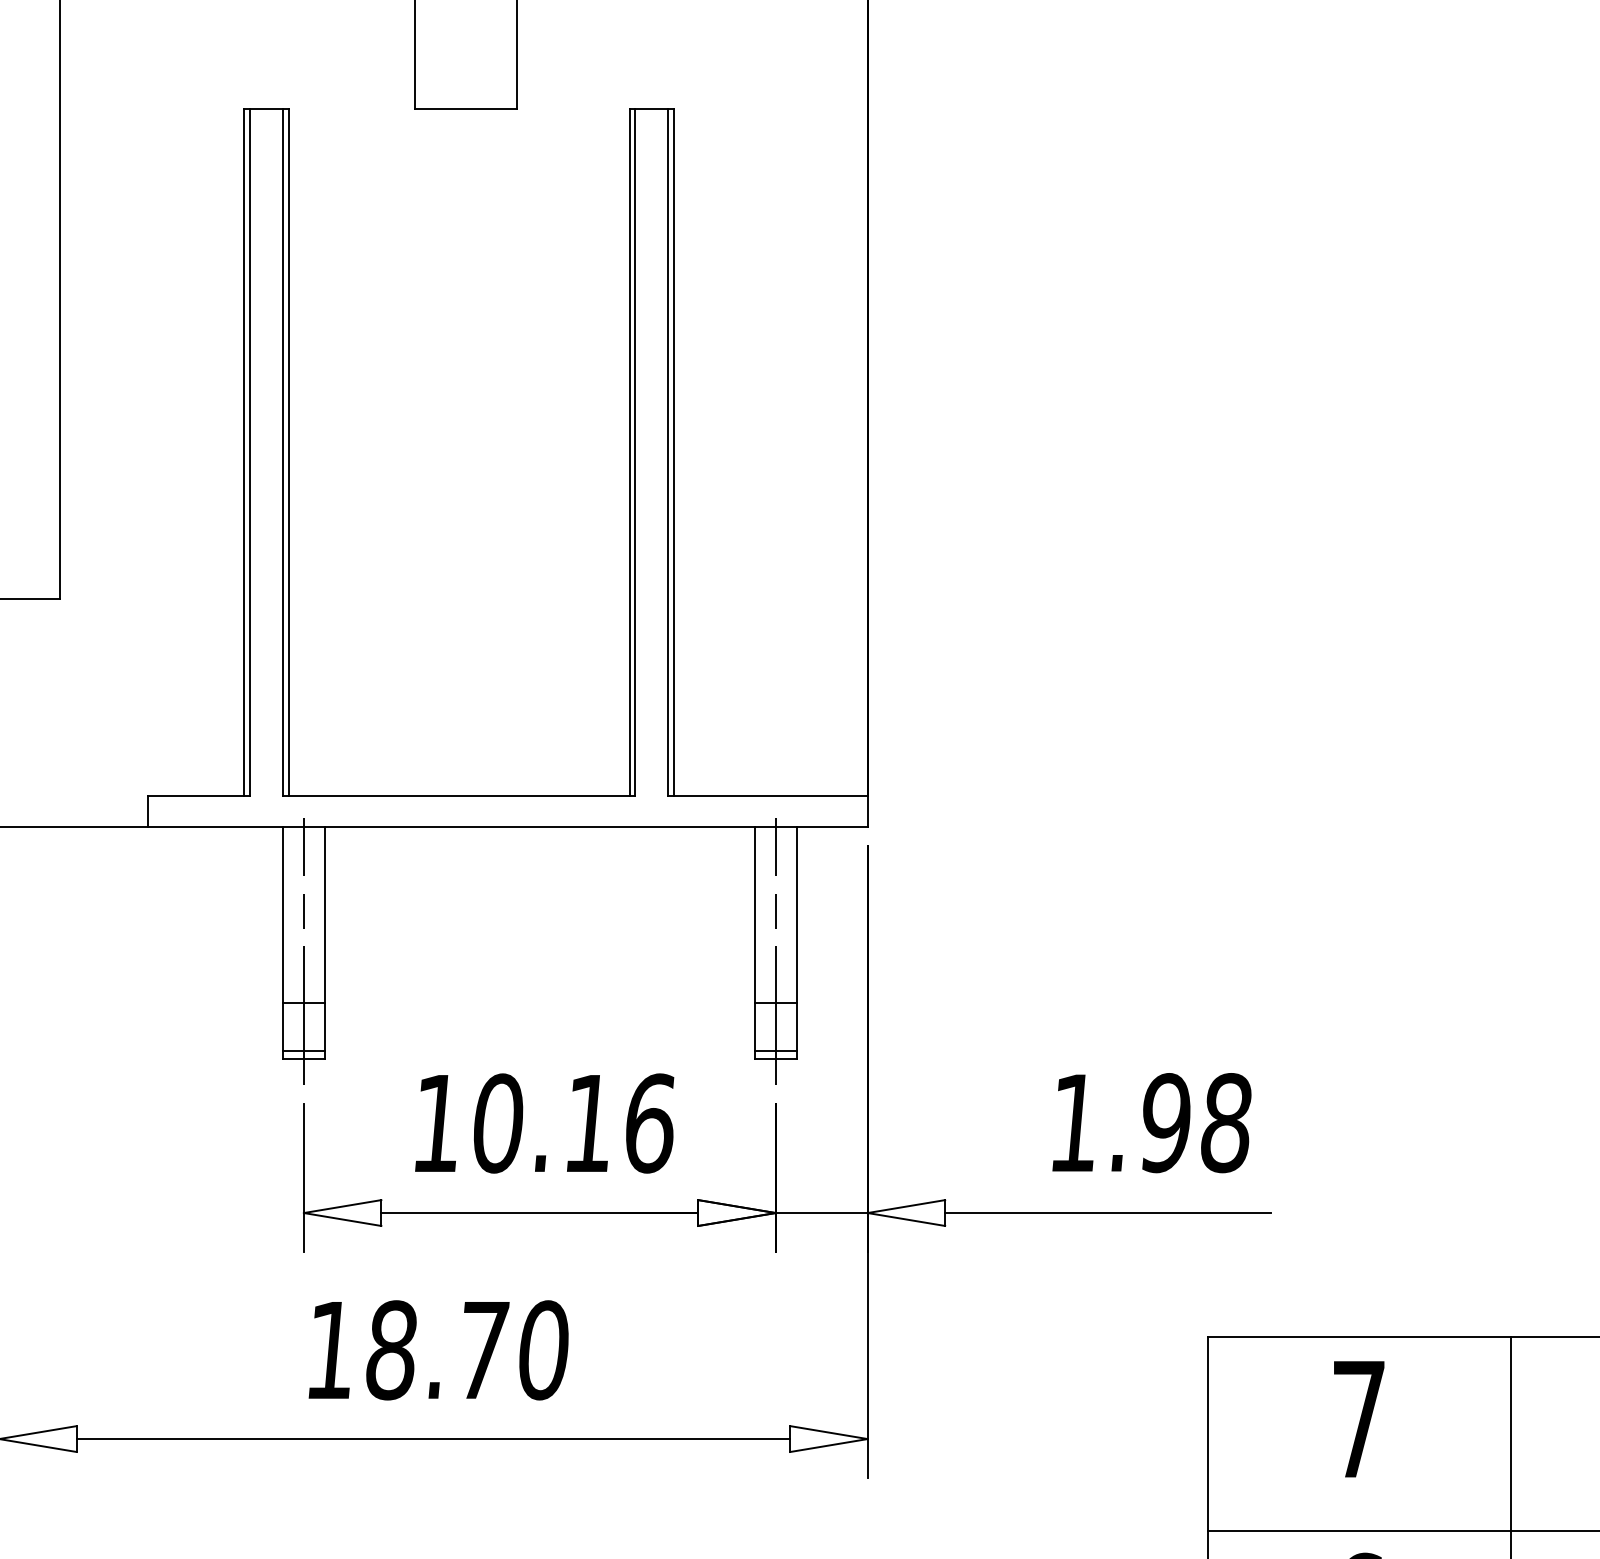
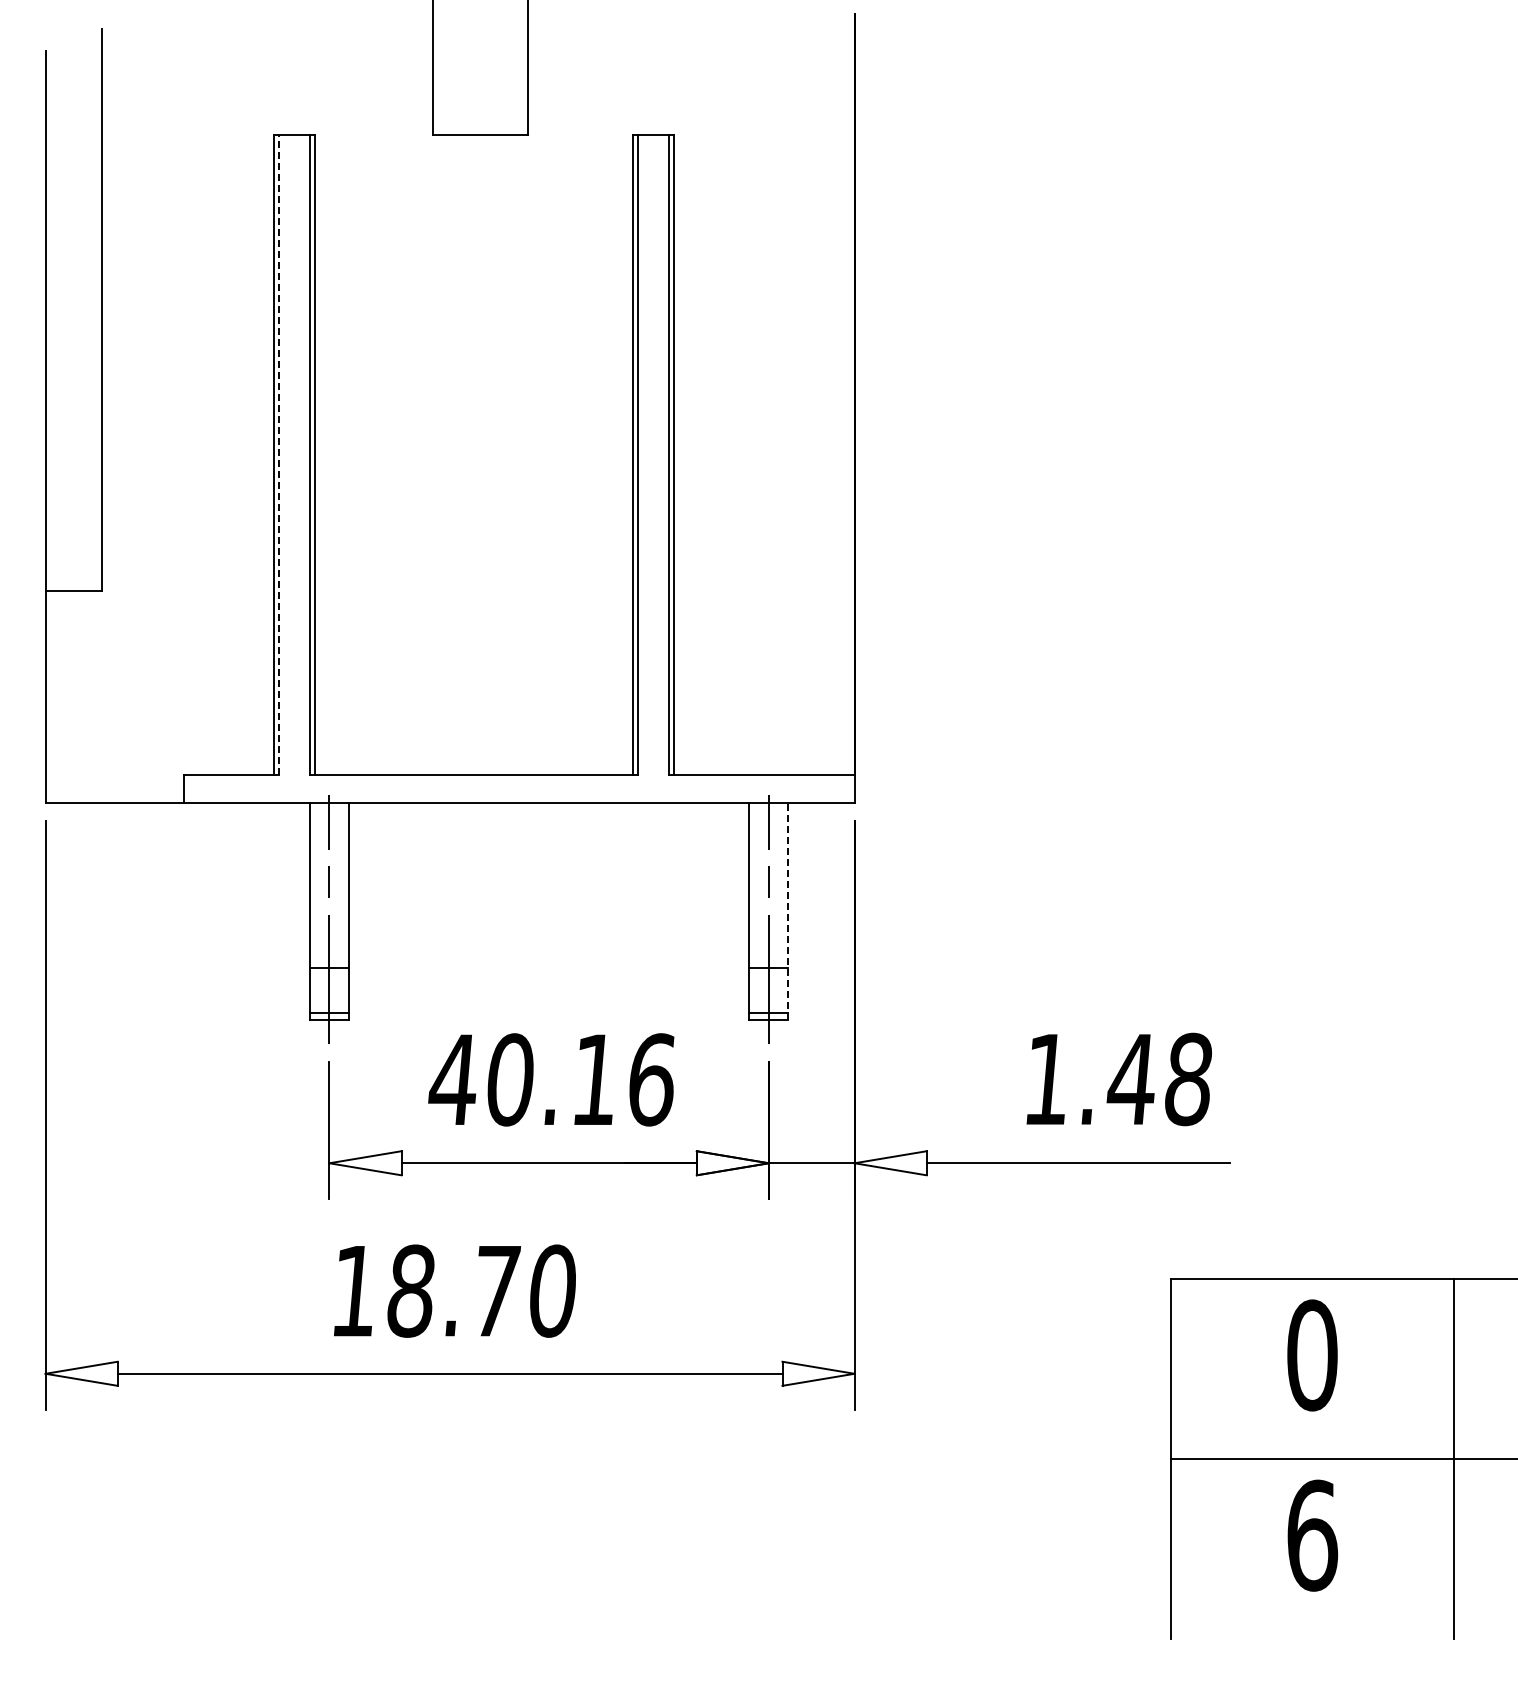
line: (250, 452) -> (279, 454), solid -> dashed
line: (796, 942) -> (788, 911), solid -> dashed
text: (436, 1123) -> (452, 1079), 10.16 -> 40.16
text: (1163, 1123) -> (1130, 1079), 1.98 -> 1.48
text: (1359, 1419) -> (1312, 1355), 7 -> 0

